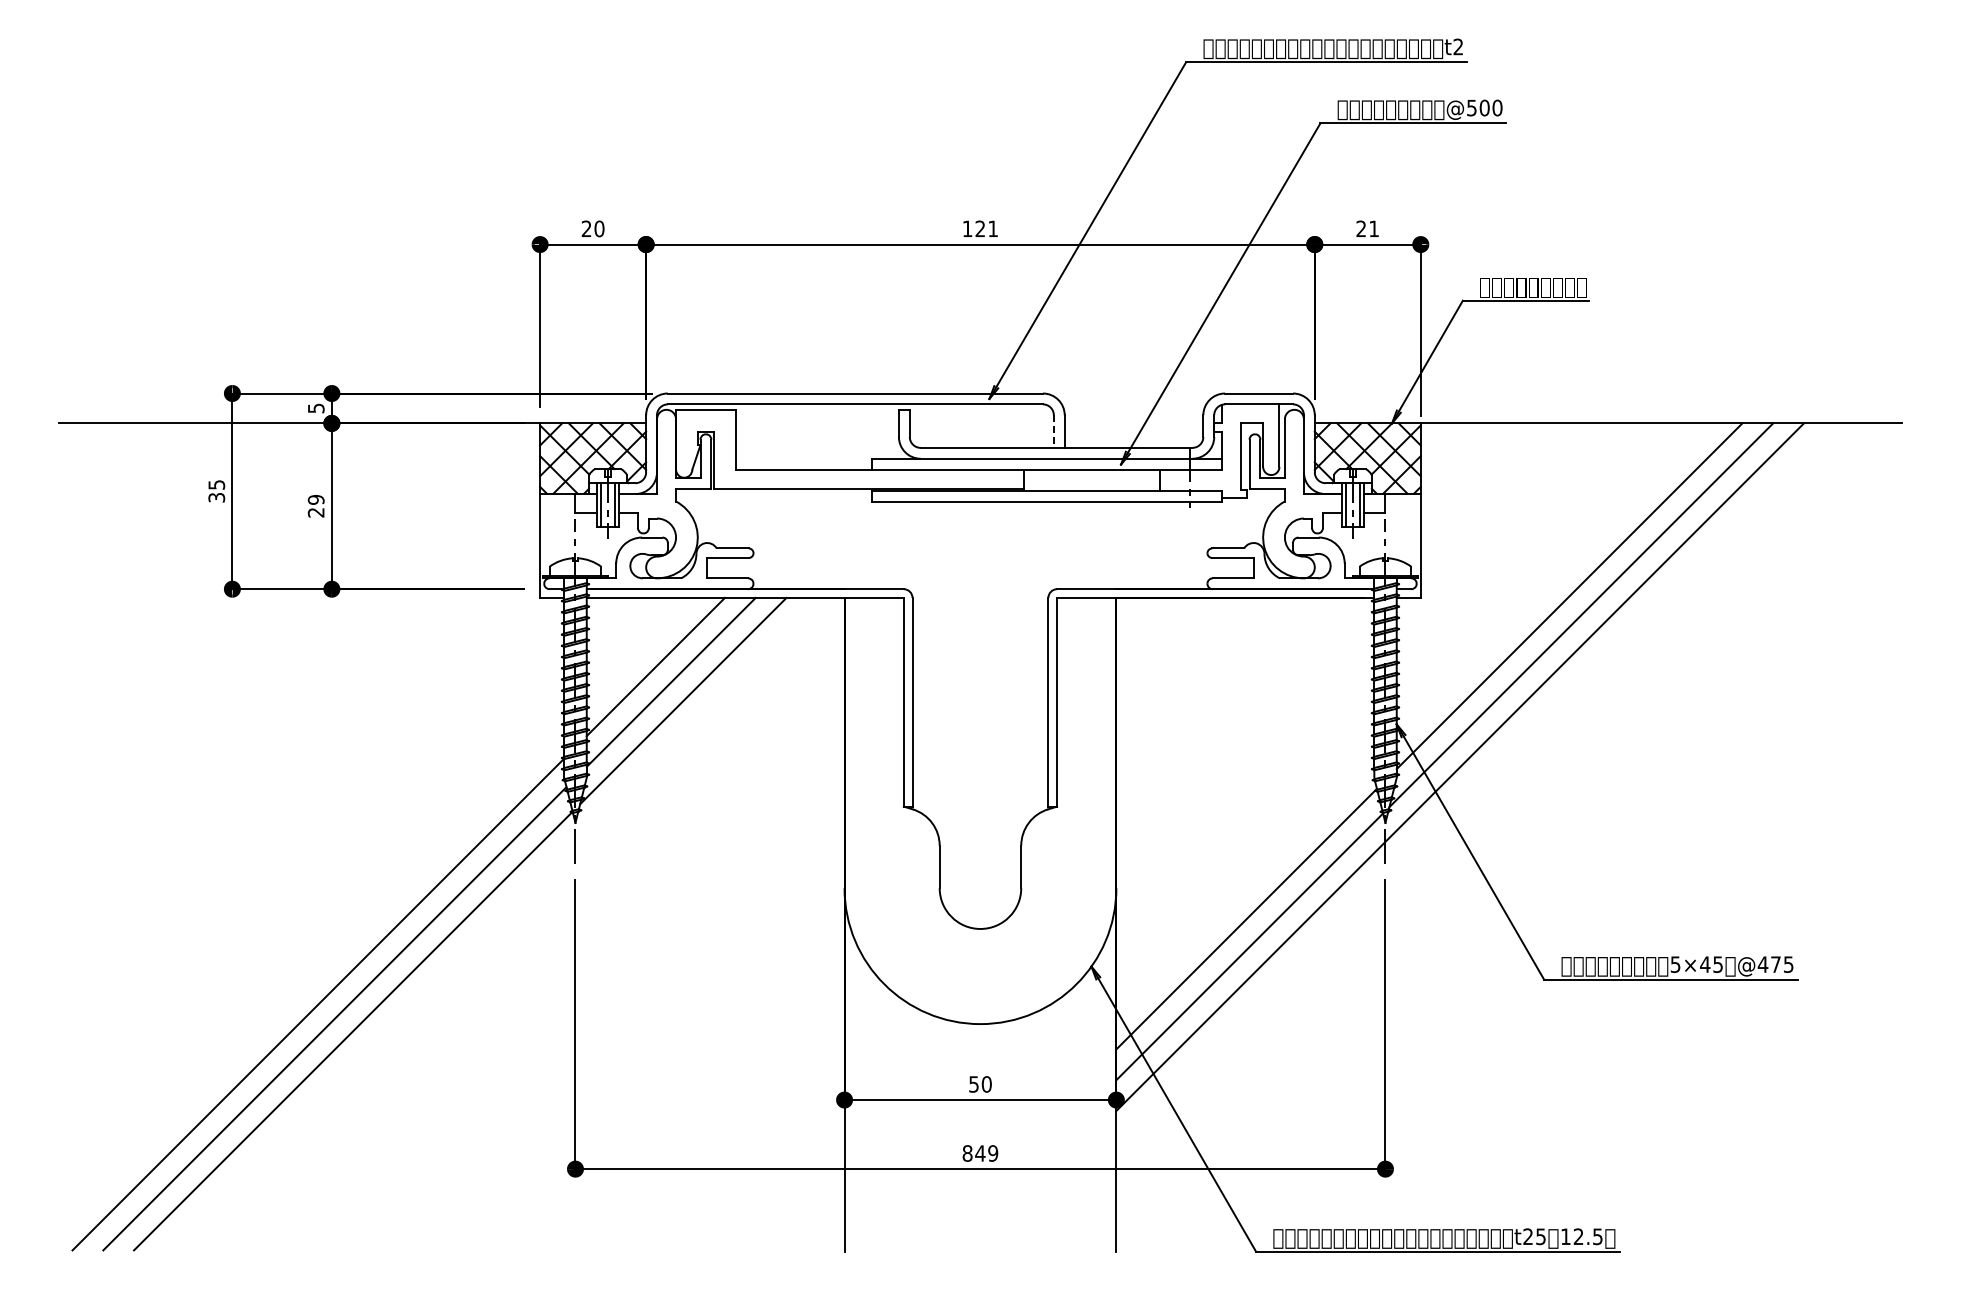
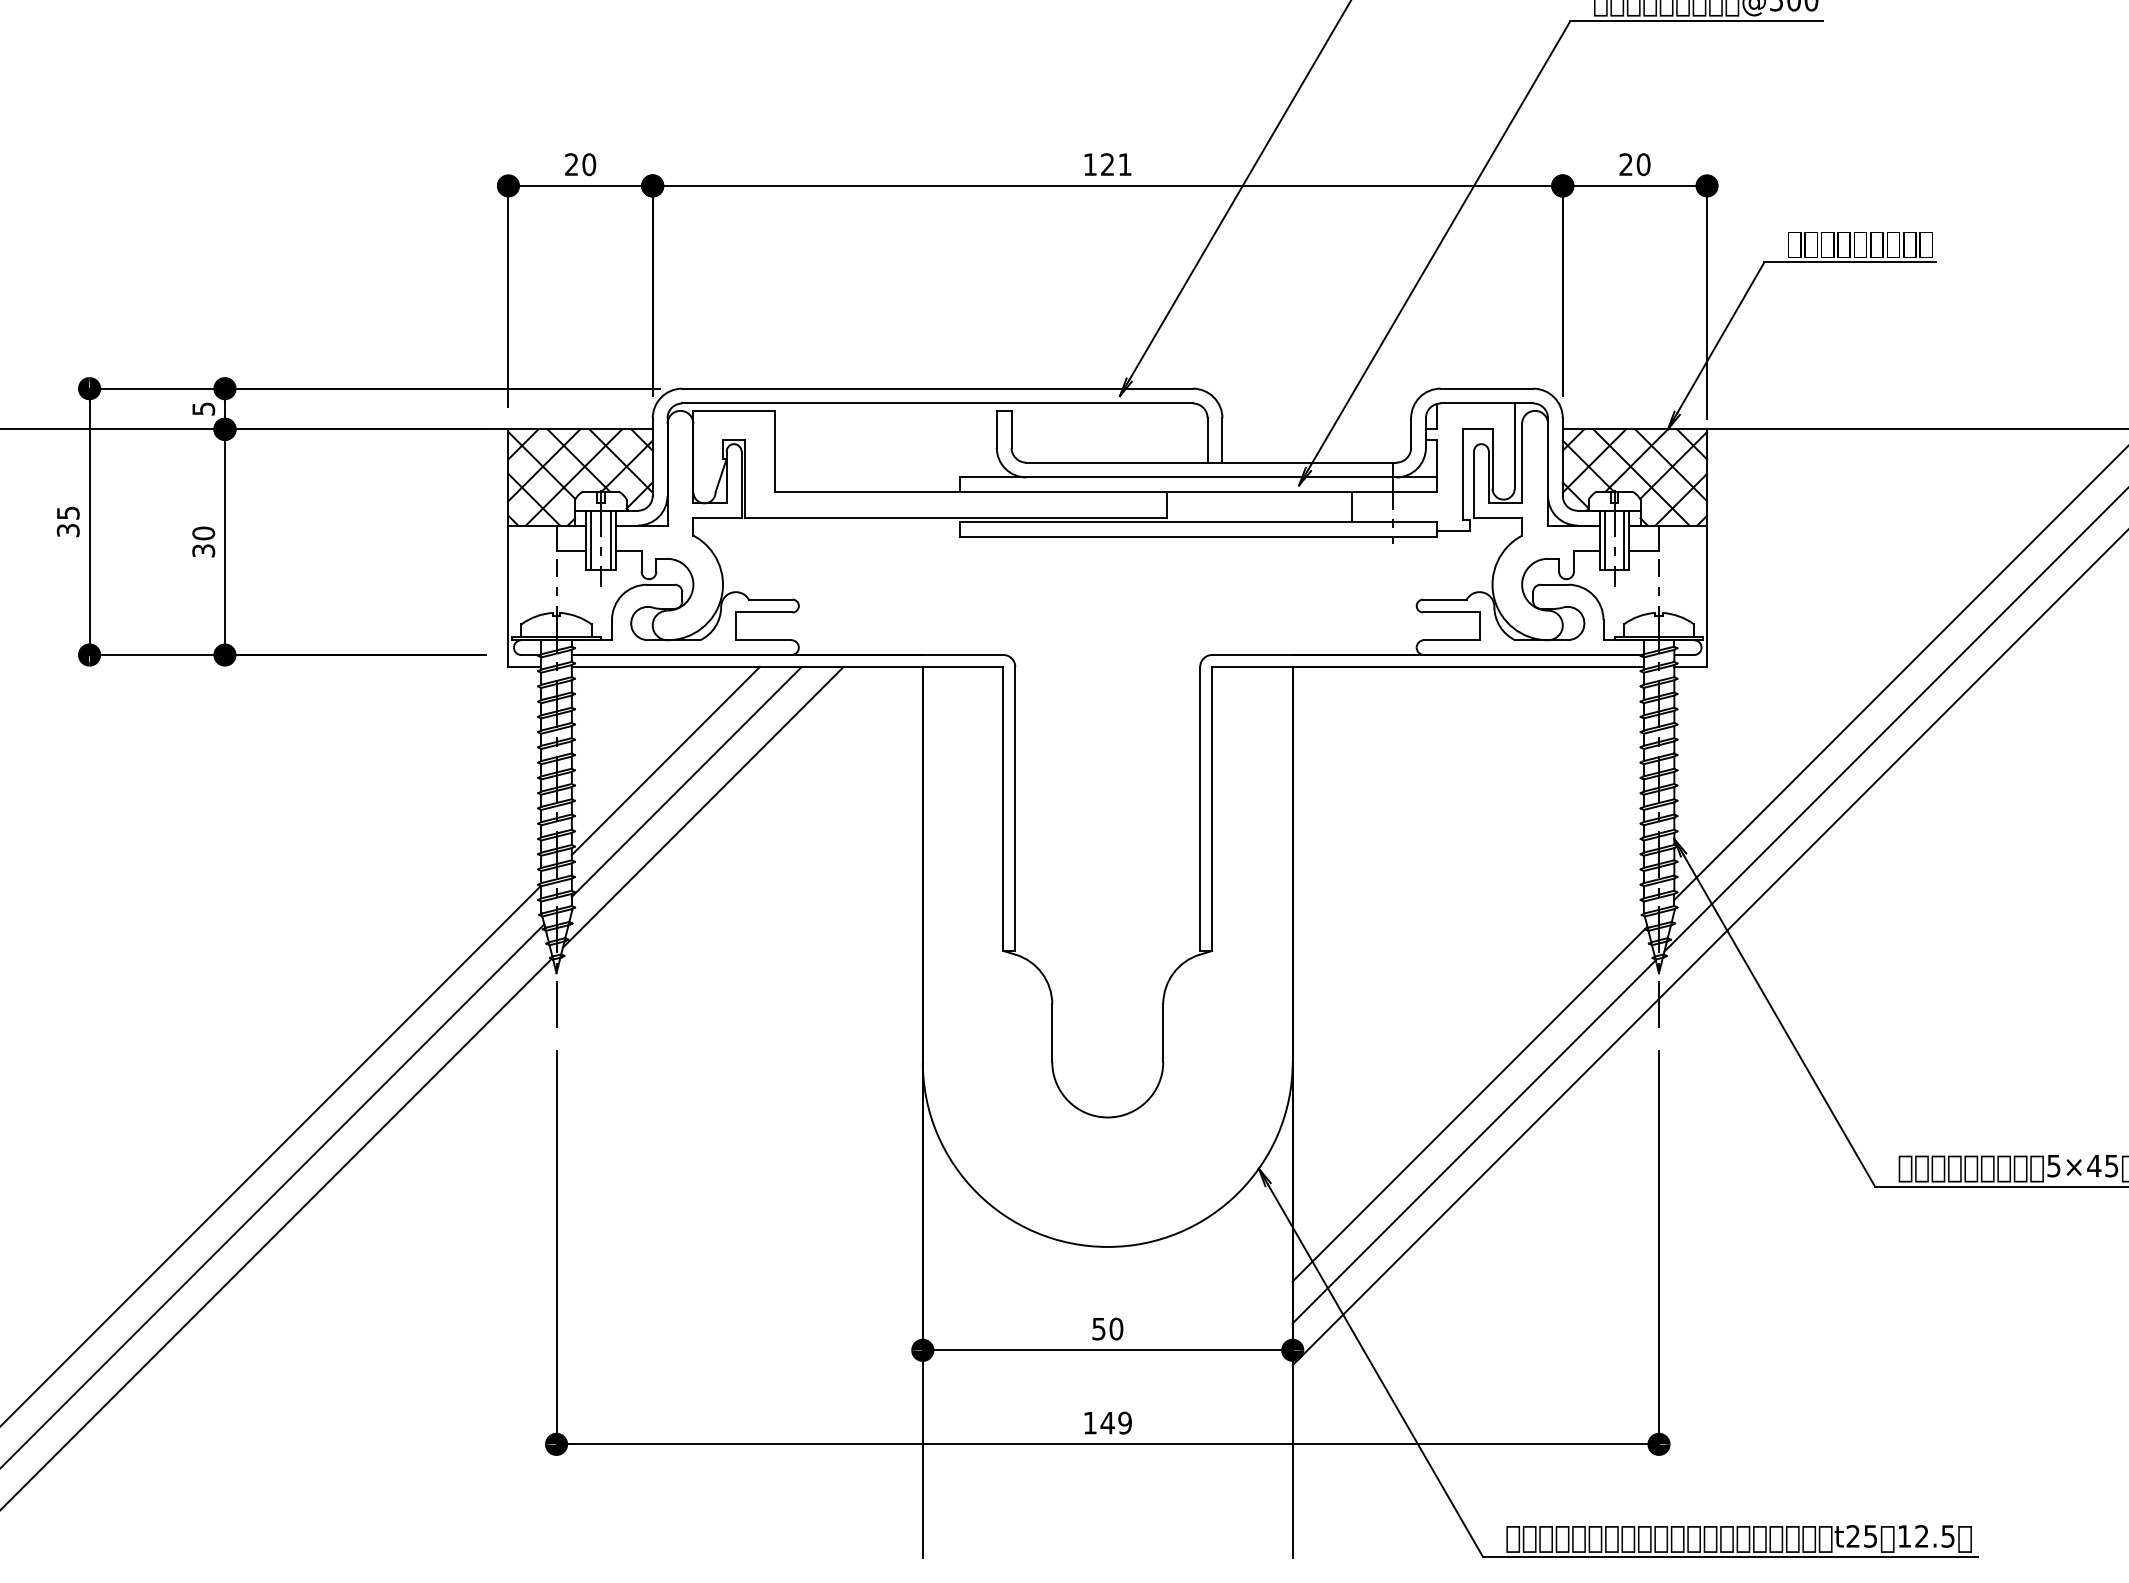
text: (1374, 228) -> (1644, 164), 21 -> 20
line: (1053, 432) -> (1207, 441), dashed -> solid
text: (316, 506) -> (204, 542), 29 -> 30
text: (967, 1153) -> (1090, 1423), 849 -> 149

